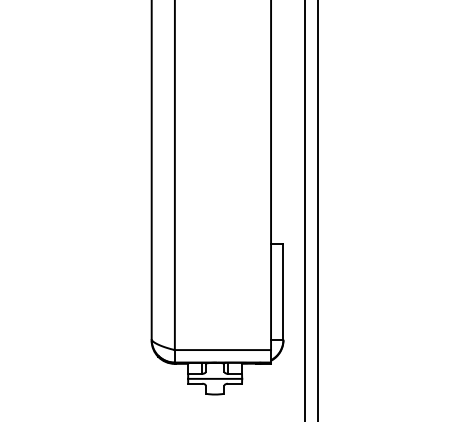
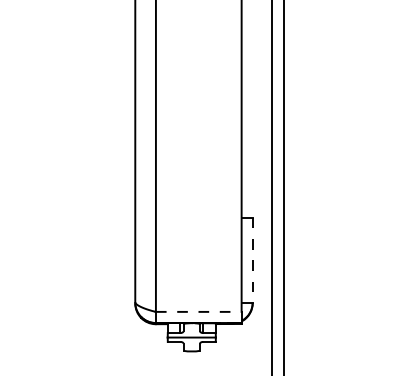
line: (283, 291) -> (252, 259), solid -> dashed
line: (223, 350) -> (199, 312), solid -> dashed

